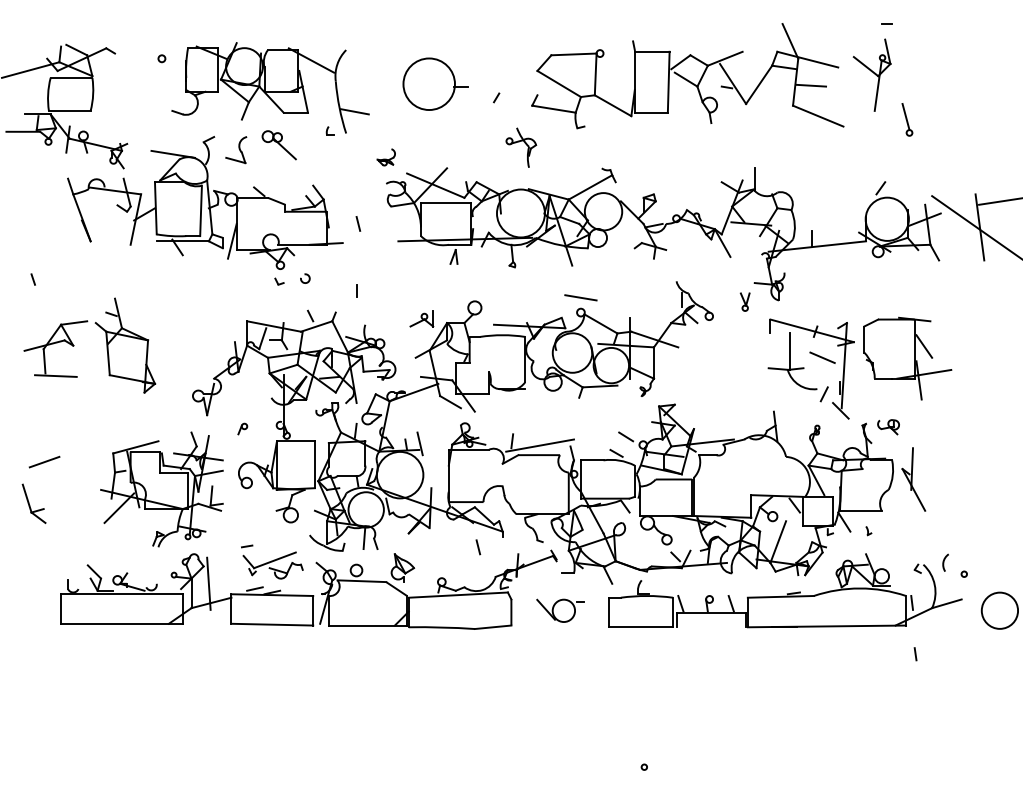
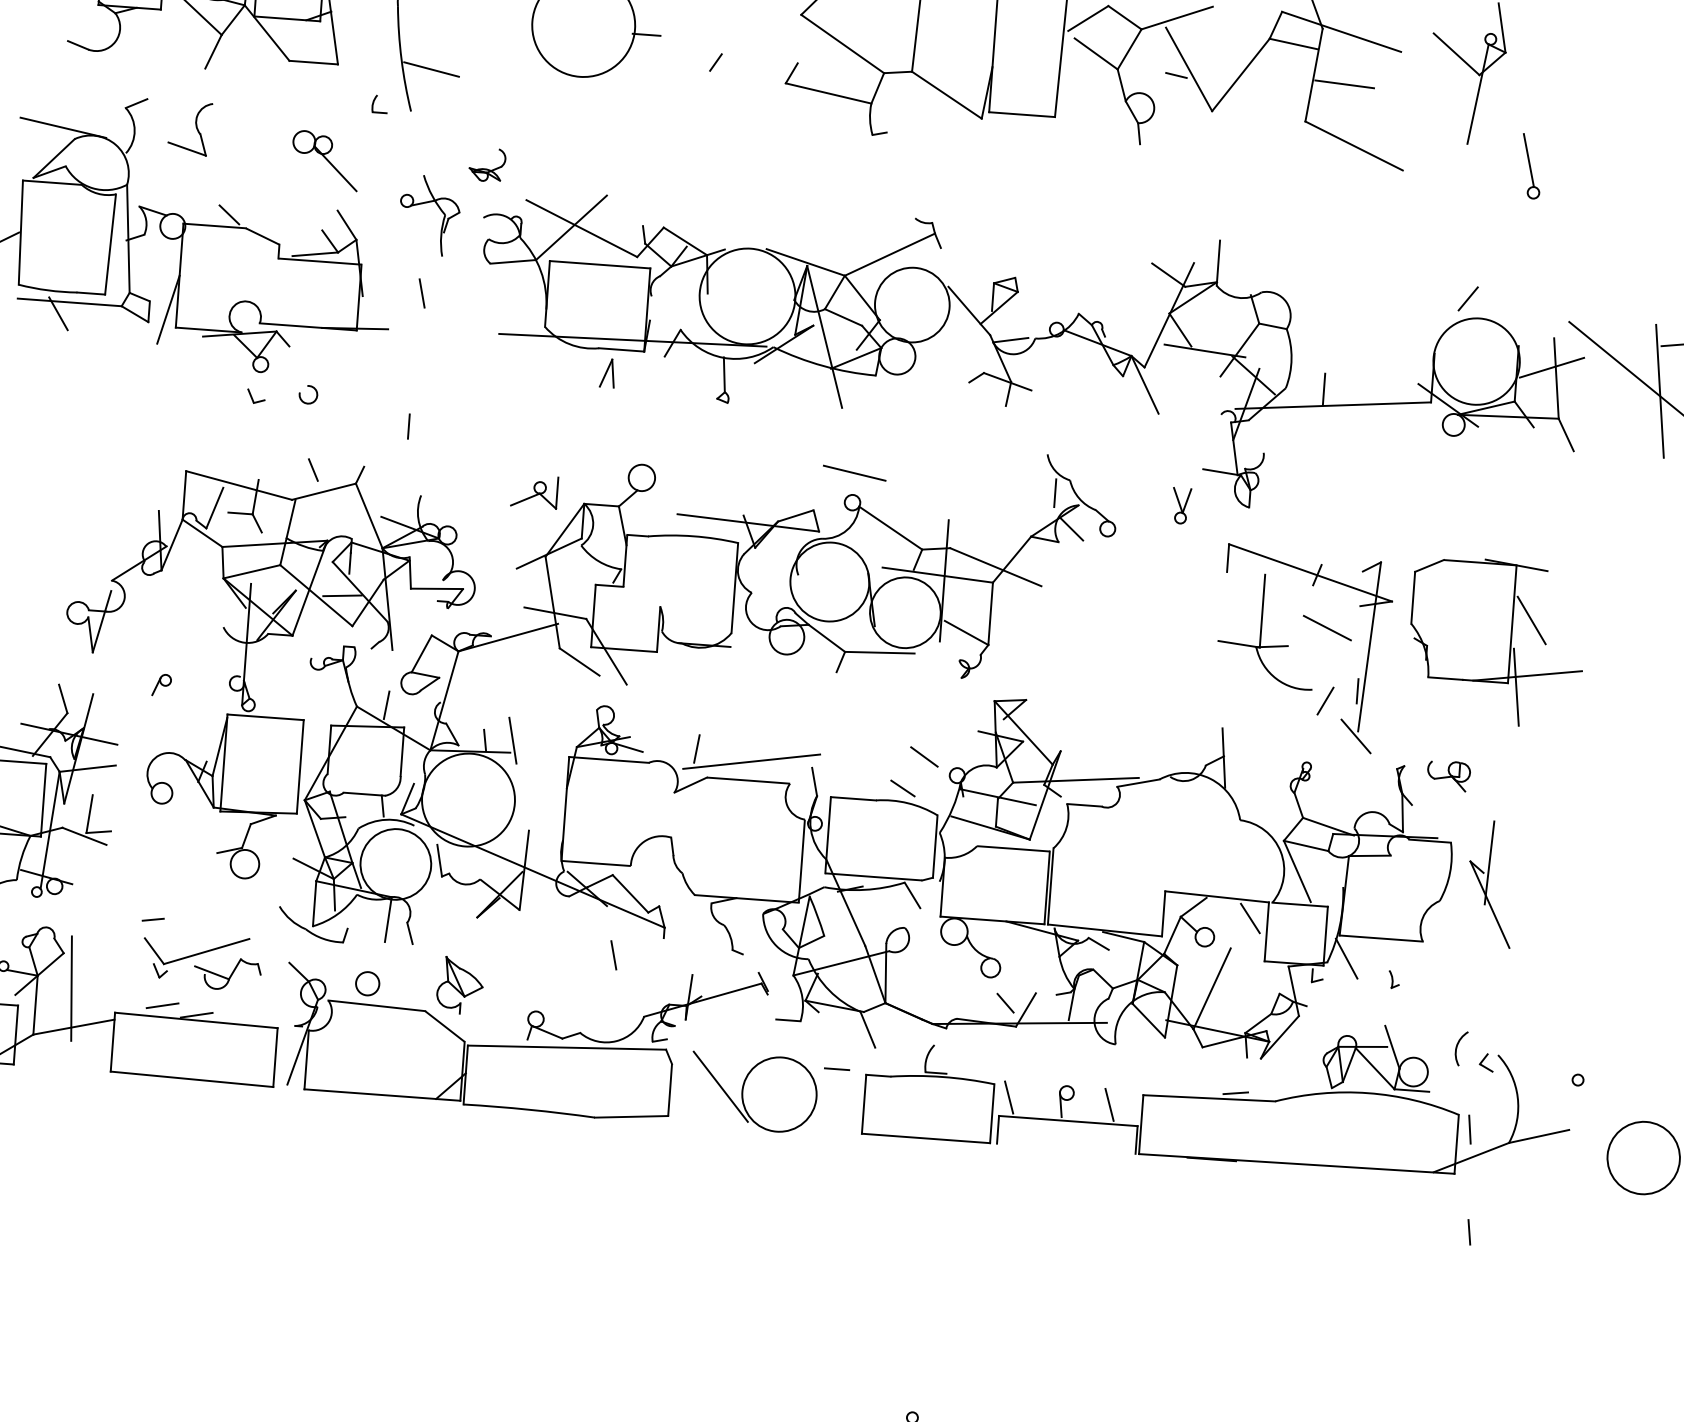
part: (278, 145) -> (323, 161), moved
part: (521, 147) -> (430, 215), moved
arc: (944, 562) -> (1458, 1047), moved
part: (560, 610) -> (768, 1093), size x1.67

